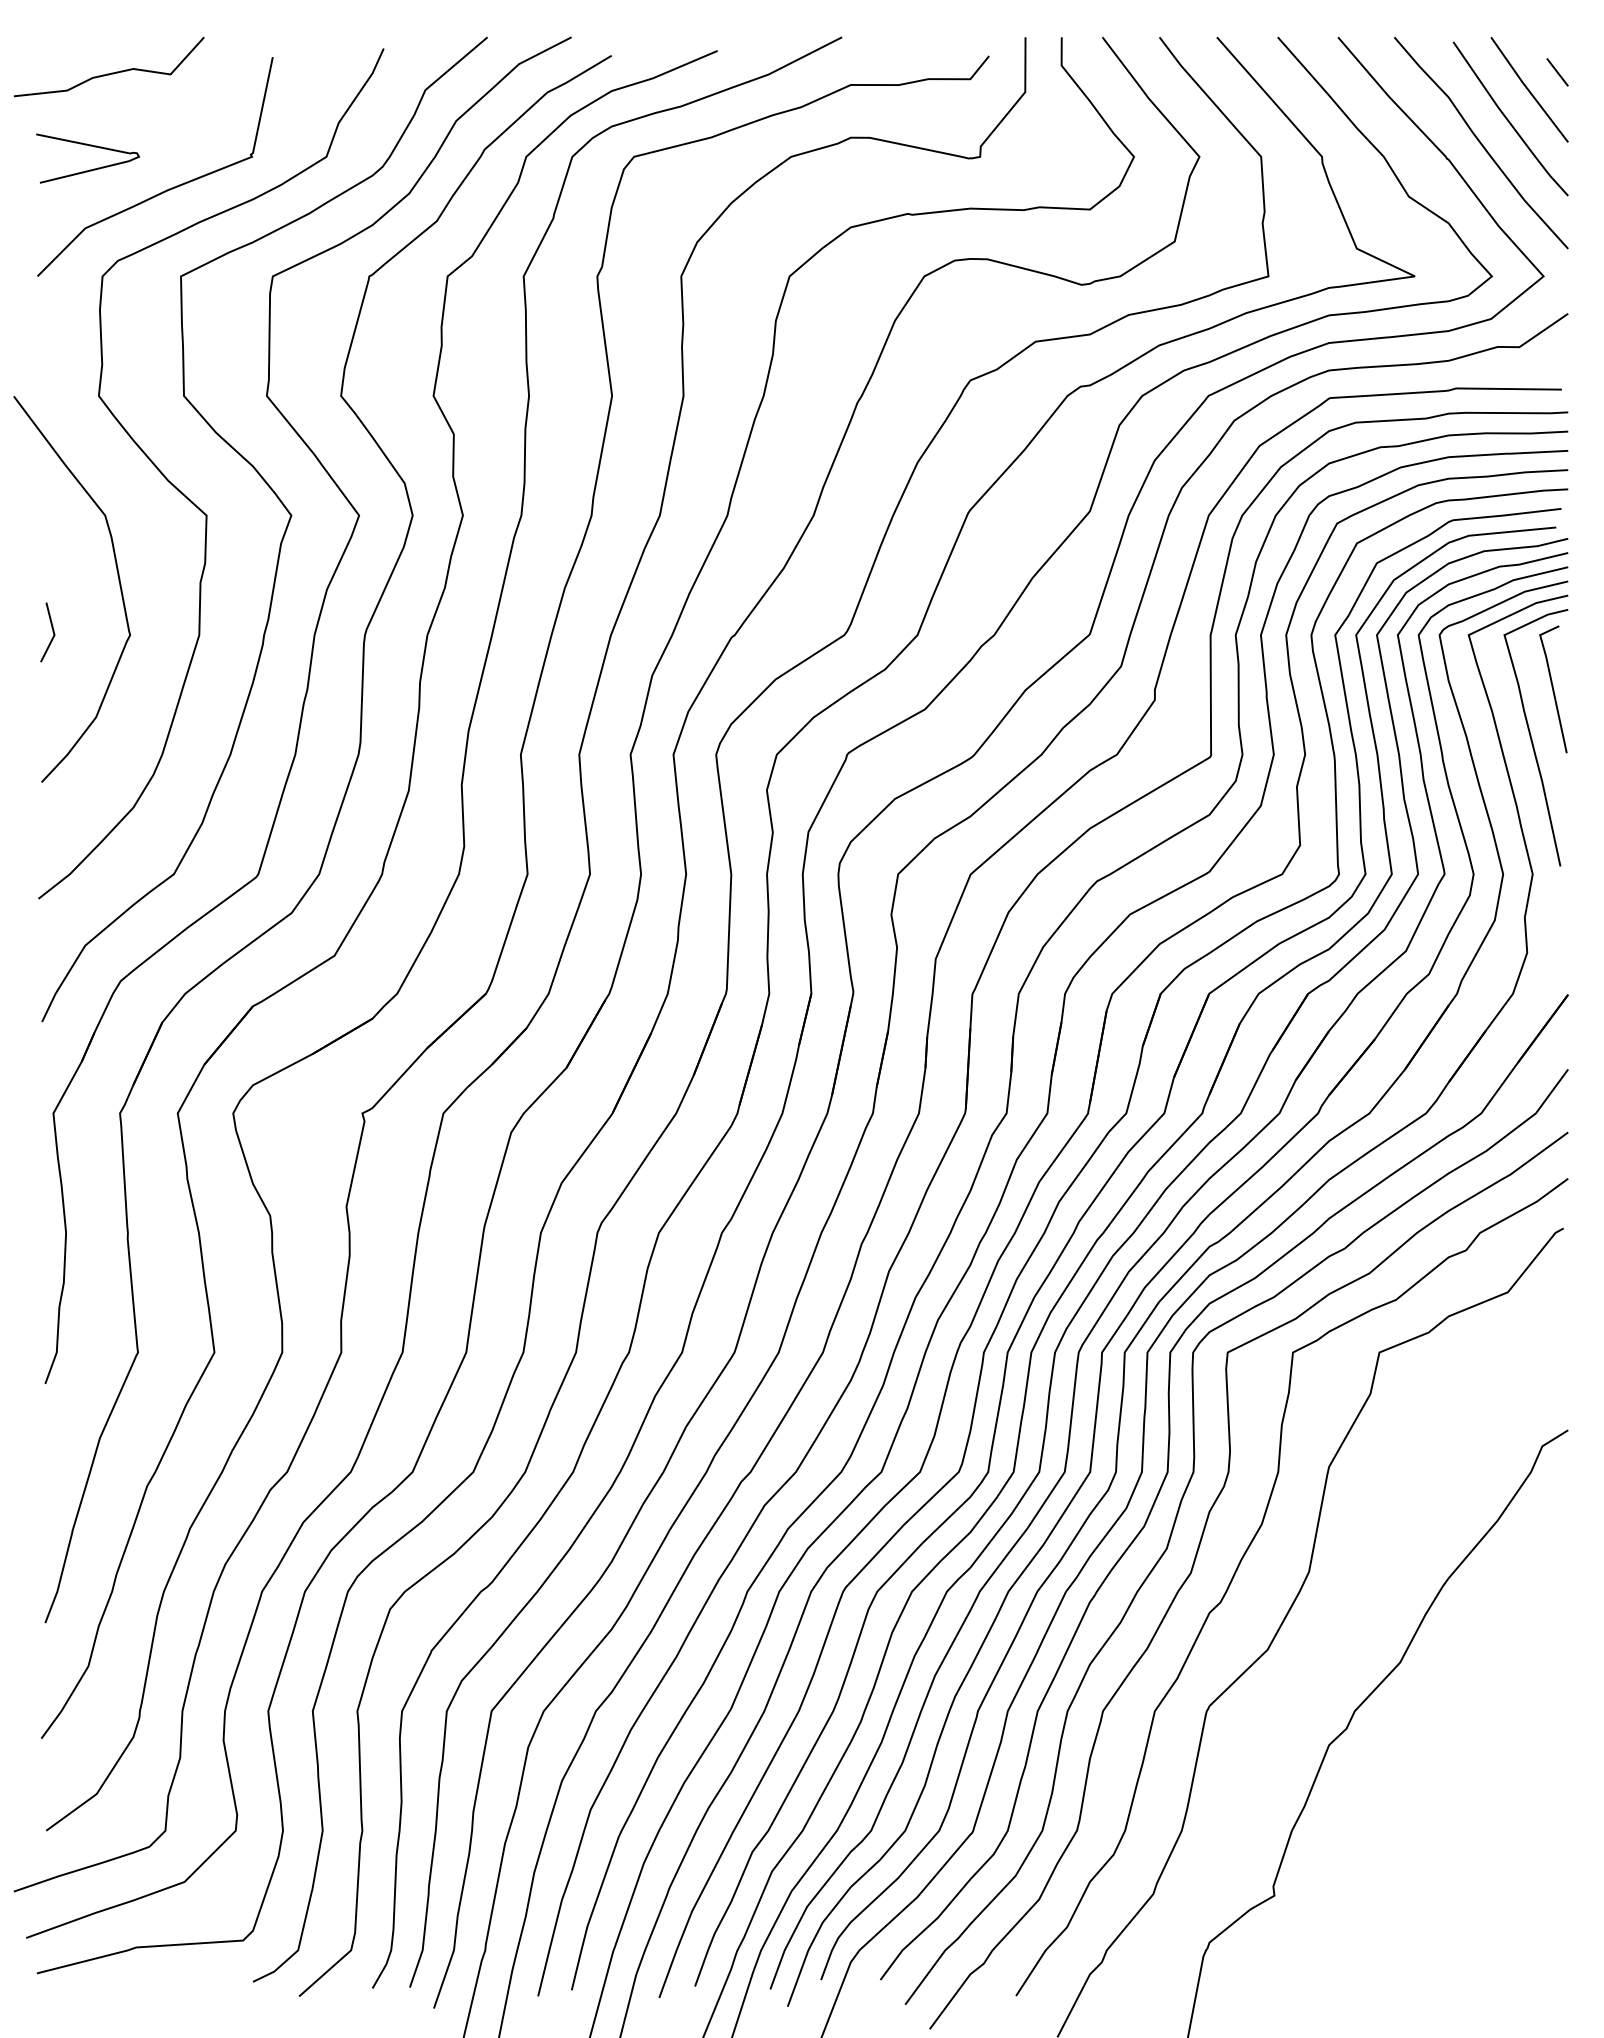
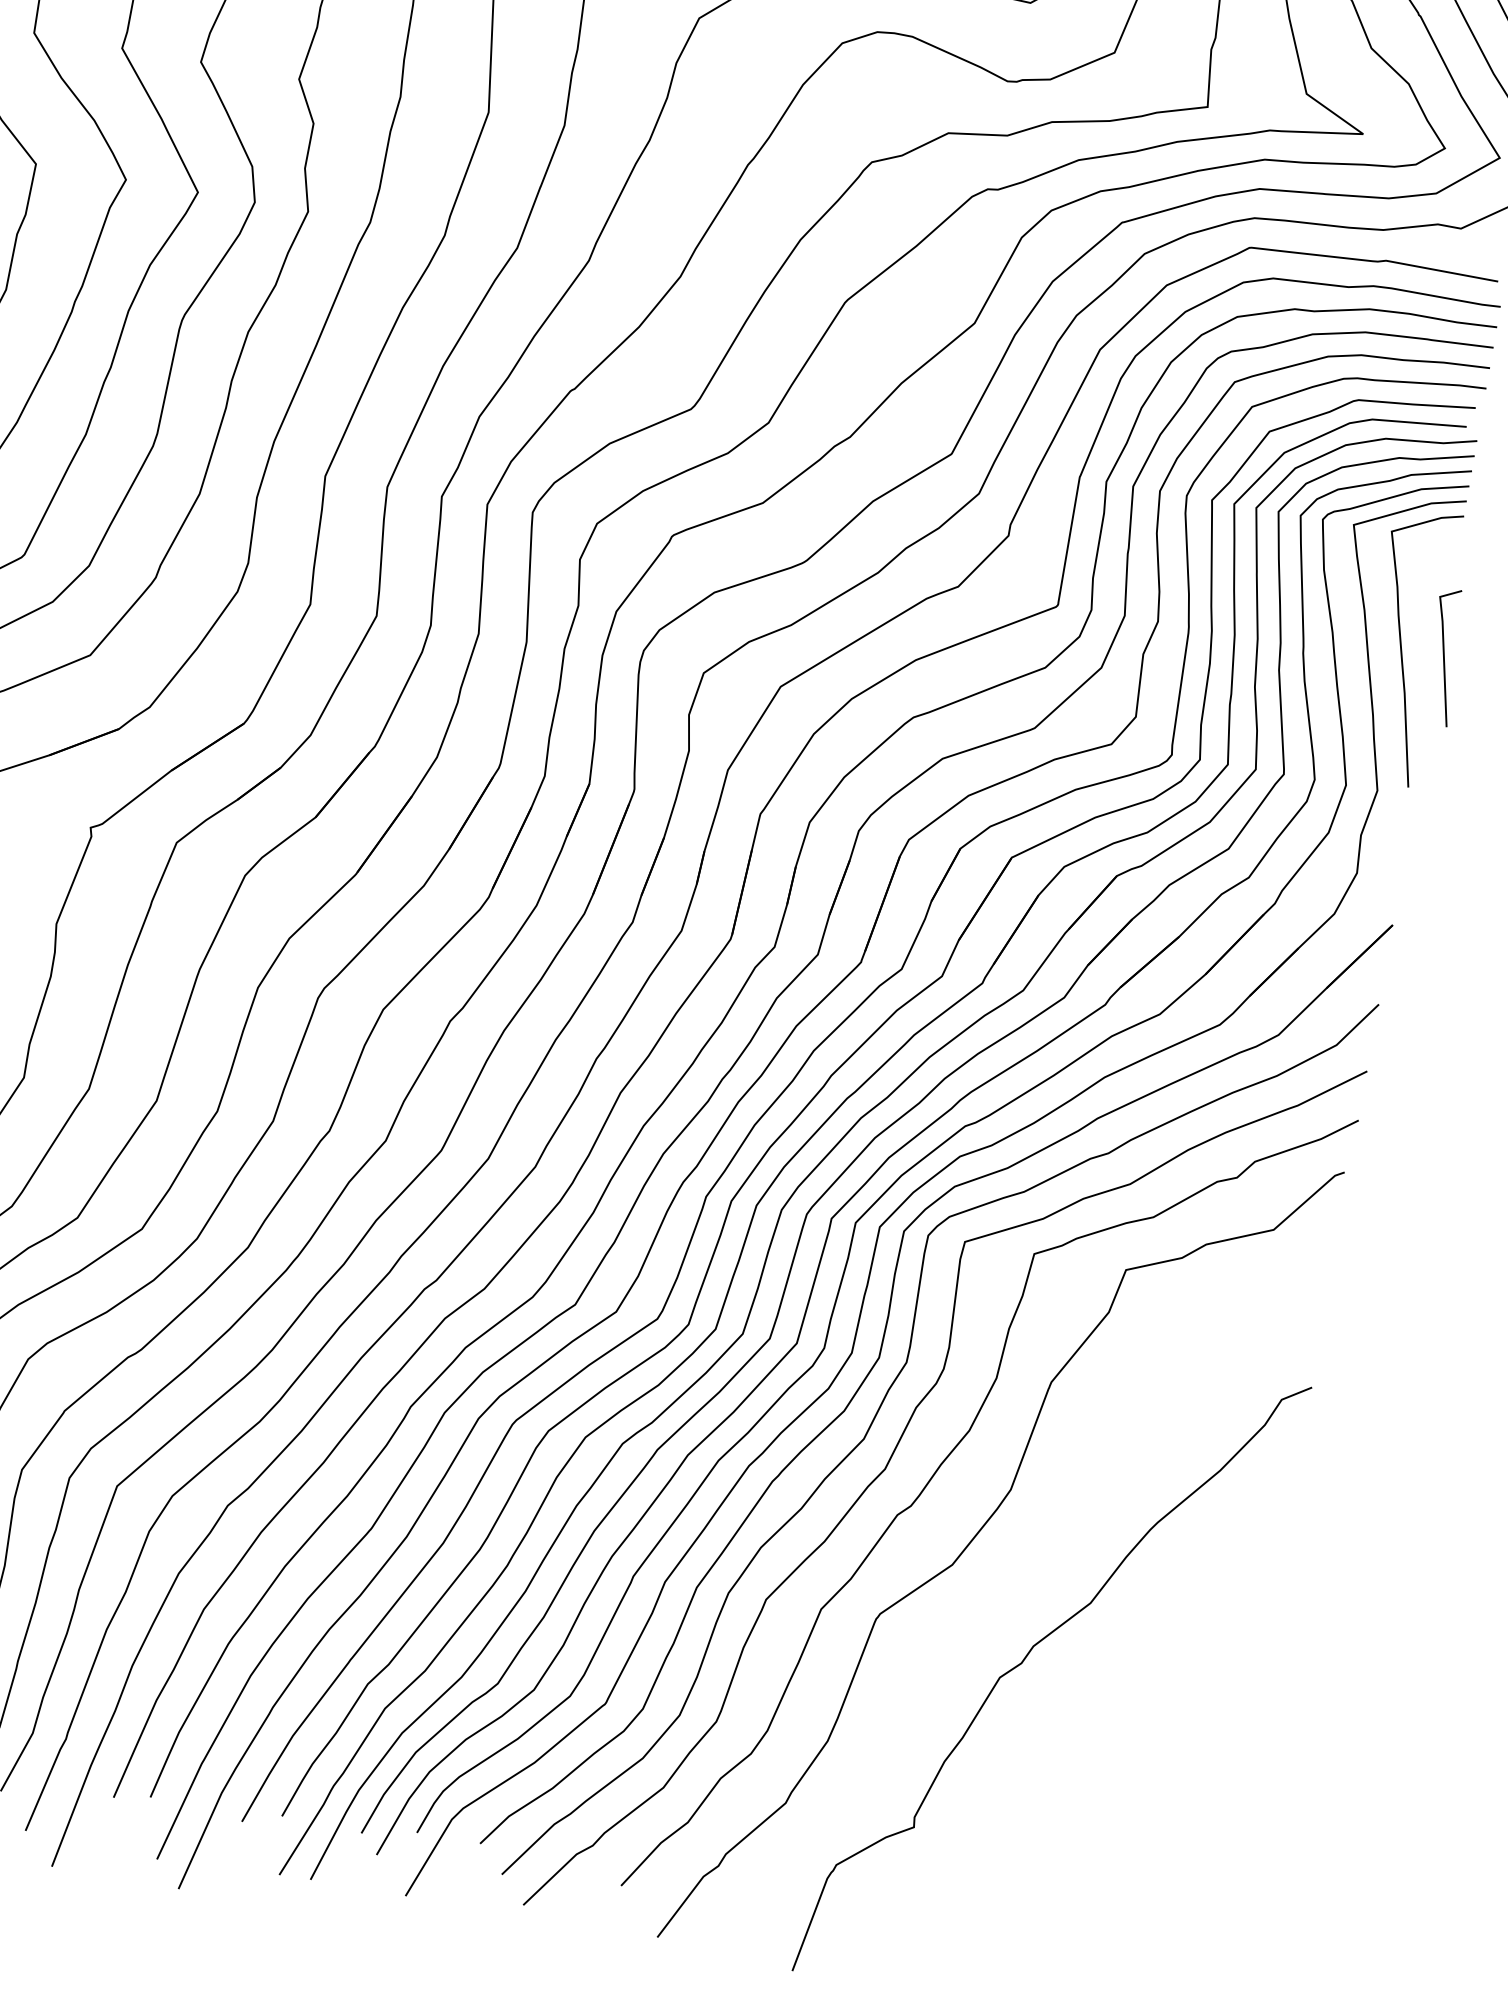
line: (1553, 689) -> (1444, 657), moved

